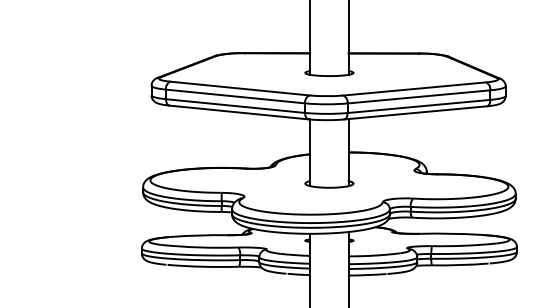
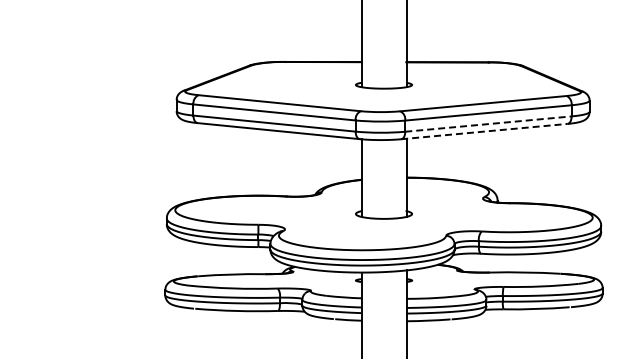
line: (419, 106) -> (488, 124), solid -> dashed
line: (415, 112) -> (484, 131), solid -> dashed

